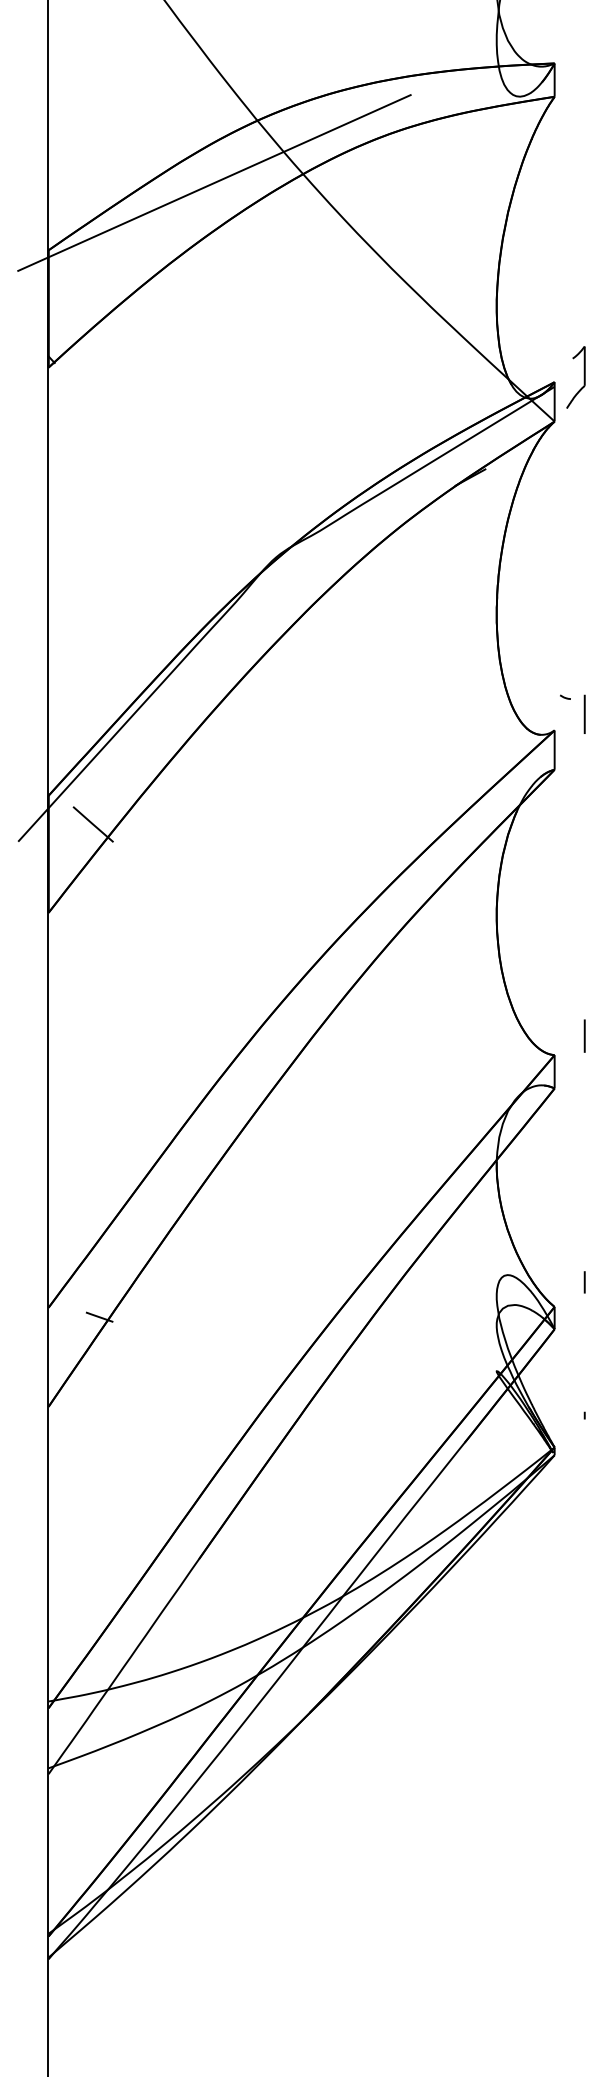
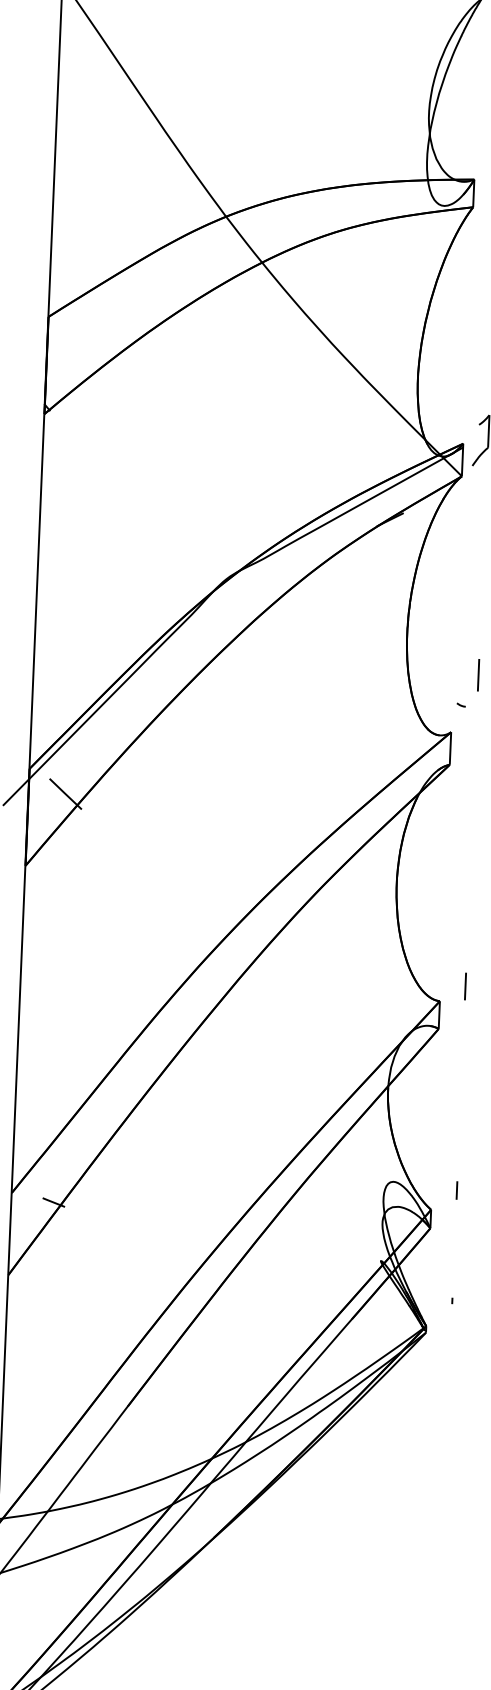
line: (214, 182) -> (188, 266), removed
line: (584, 713) -> (478, 674), moved

